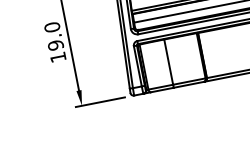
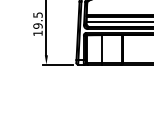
text: (51, 26) -> (37, 14), 19.0 -> 19.5

